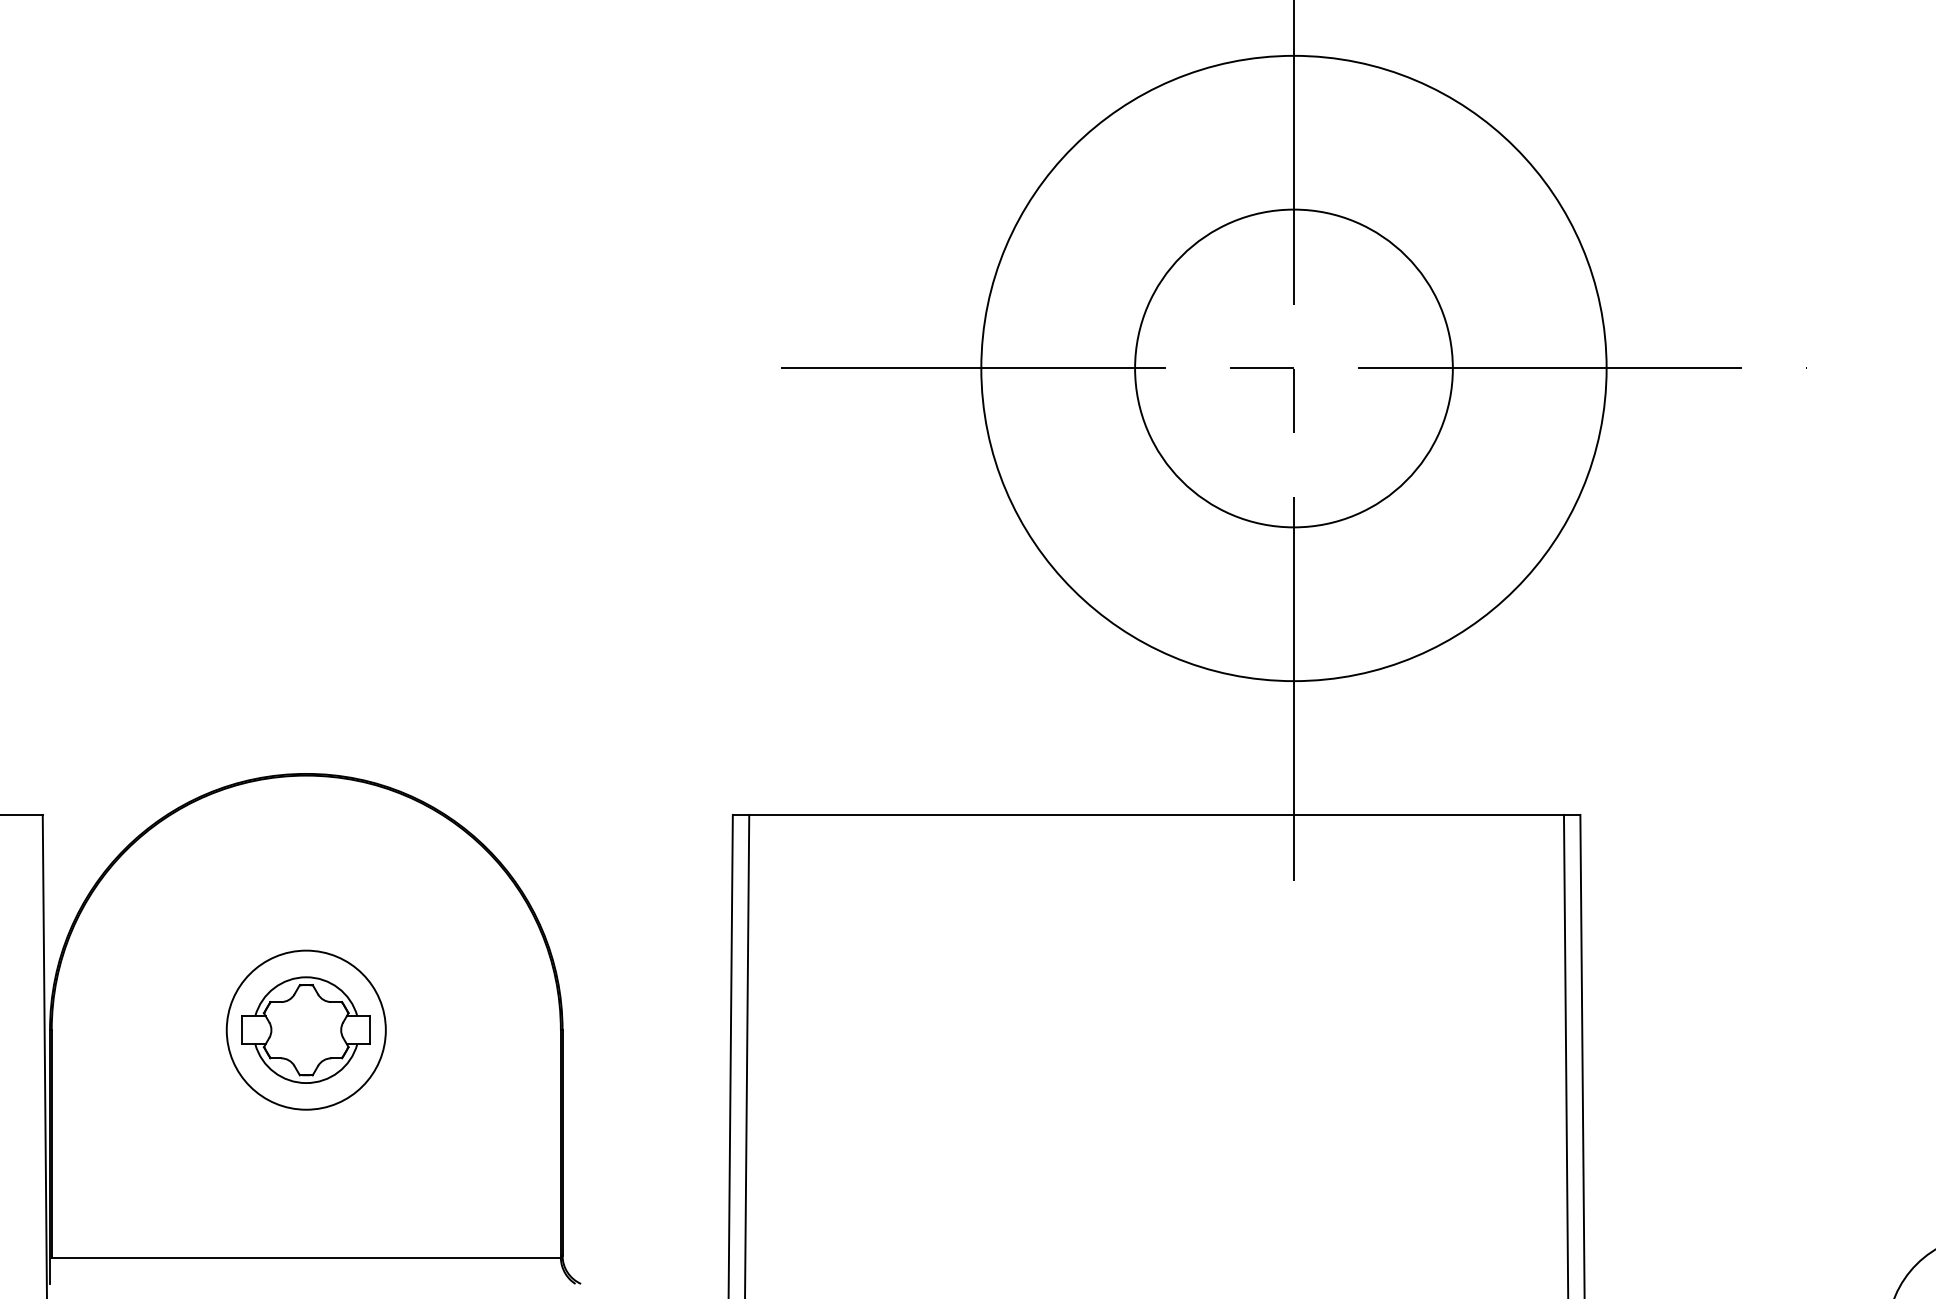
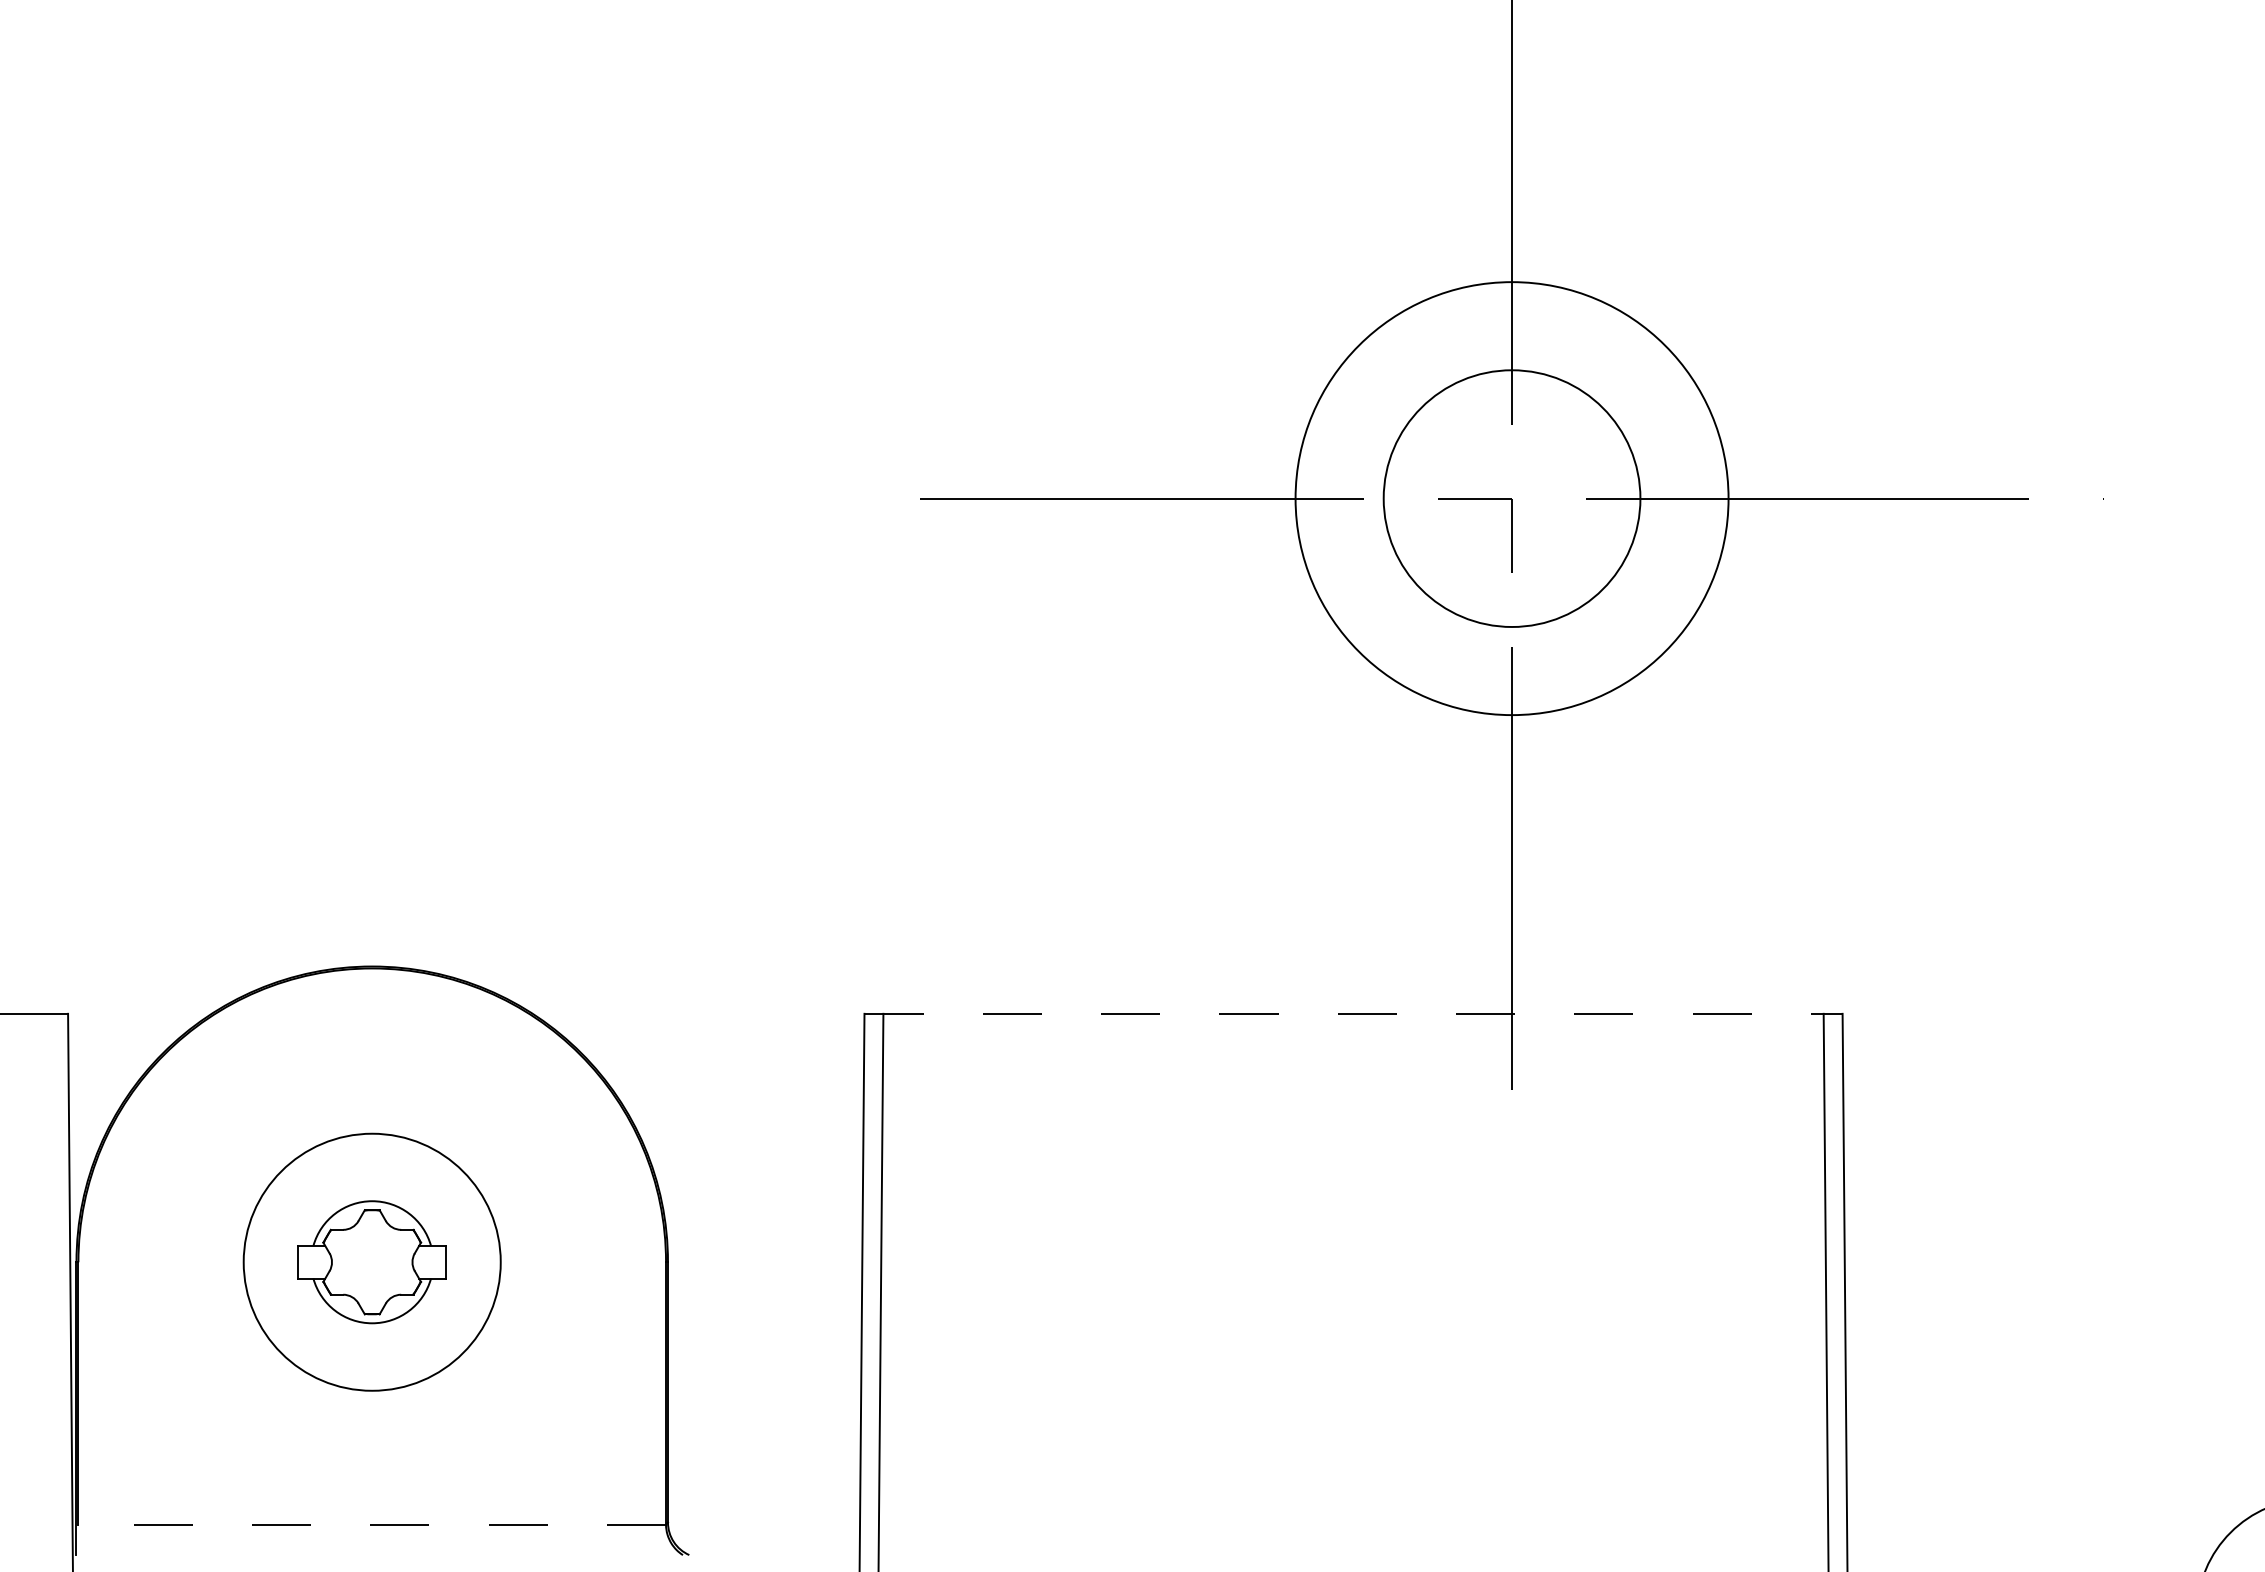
circle: (1293, 368) -> (1511, 498), size x0.6
circle: (1293, 368) -> (1511, 498), size x0.7
line: (1157, 814) -> (1354, 1013), solid -> dashed
circle: (306, 1030) -> (372, 1262), size x1.4
line: (306, 1257) -> (372, 1524), solid -> dashed

